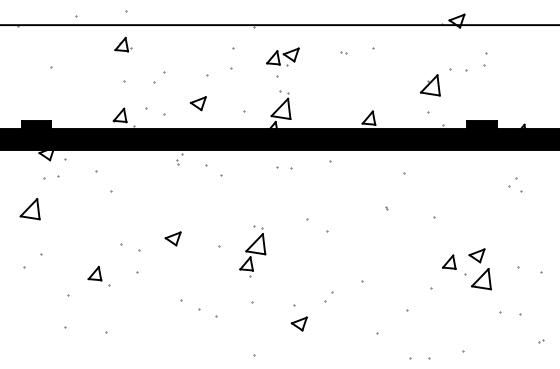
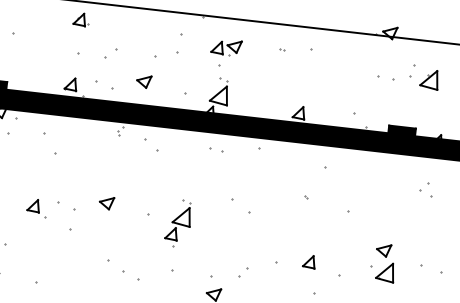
part: (429, 85) -> (428, 79), moved
part: (449, 261) -> (309, 261), moved
part: (98, 276) -> (36, 208), moved

